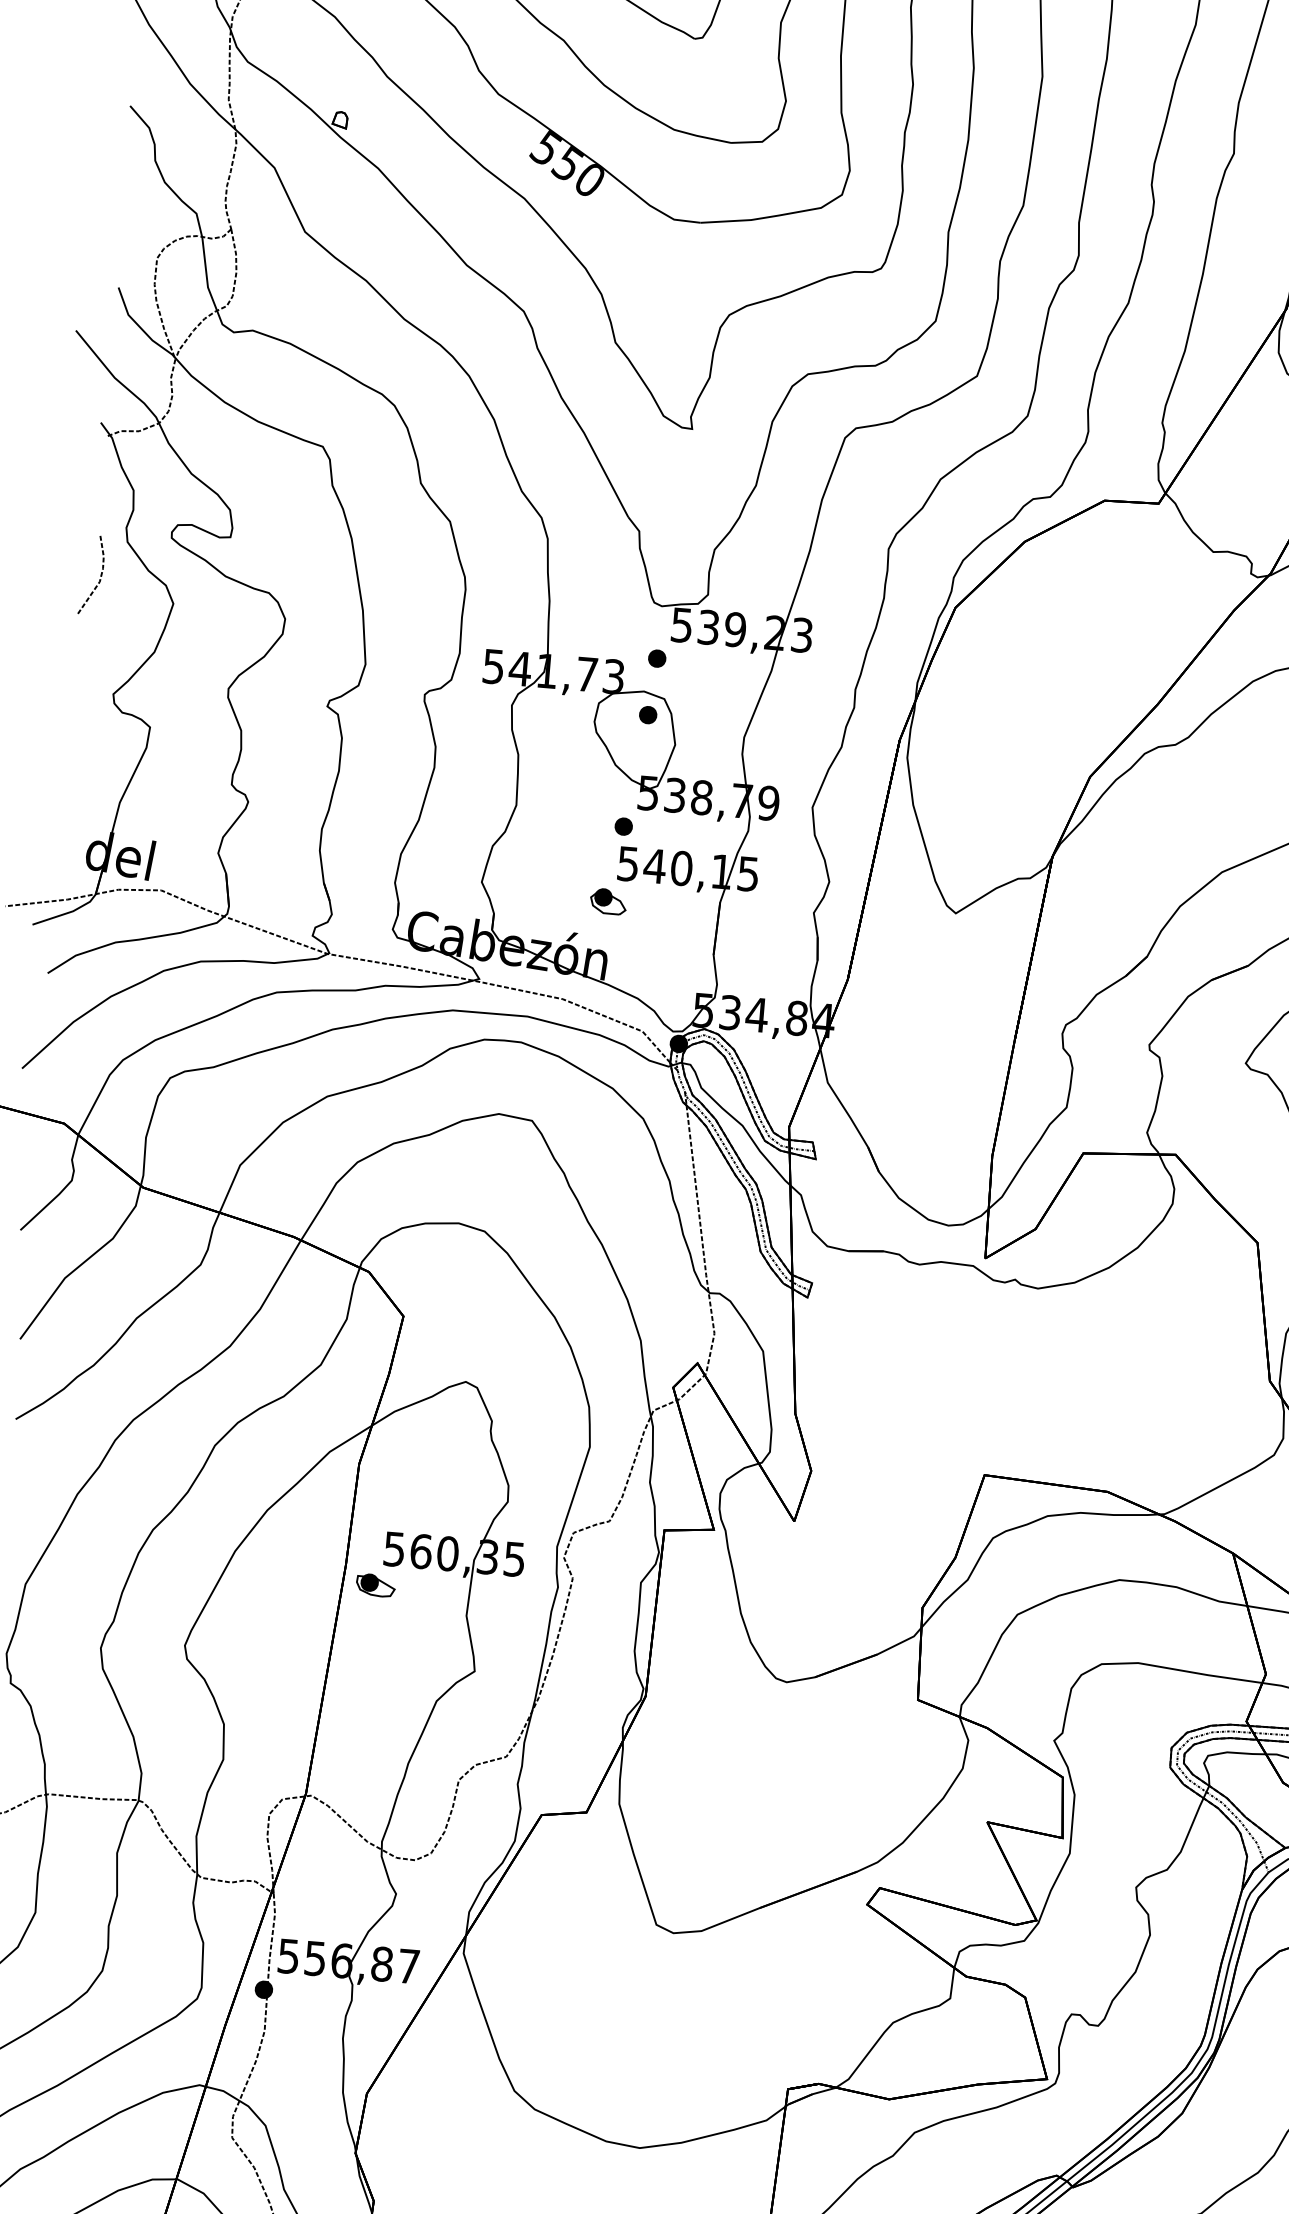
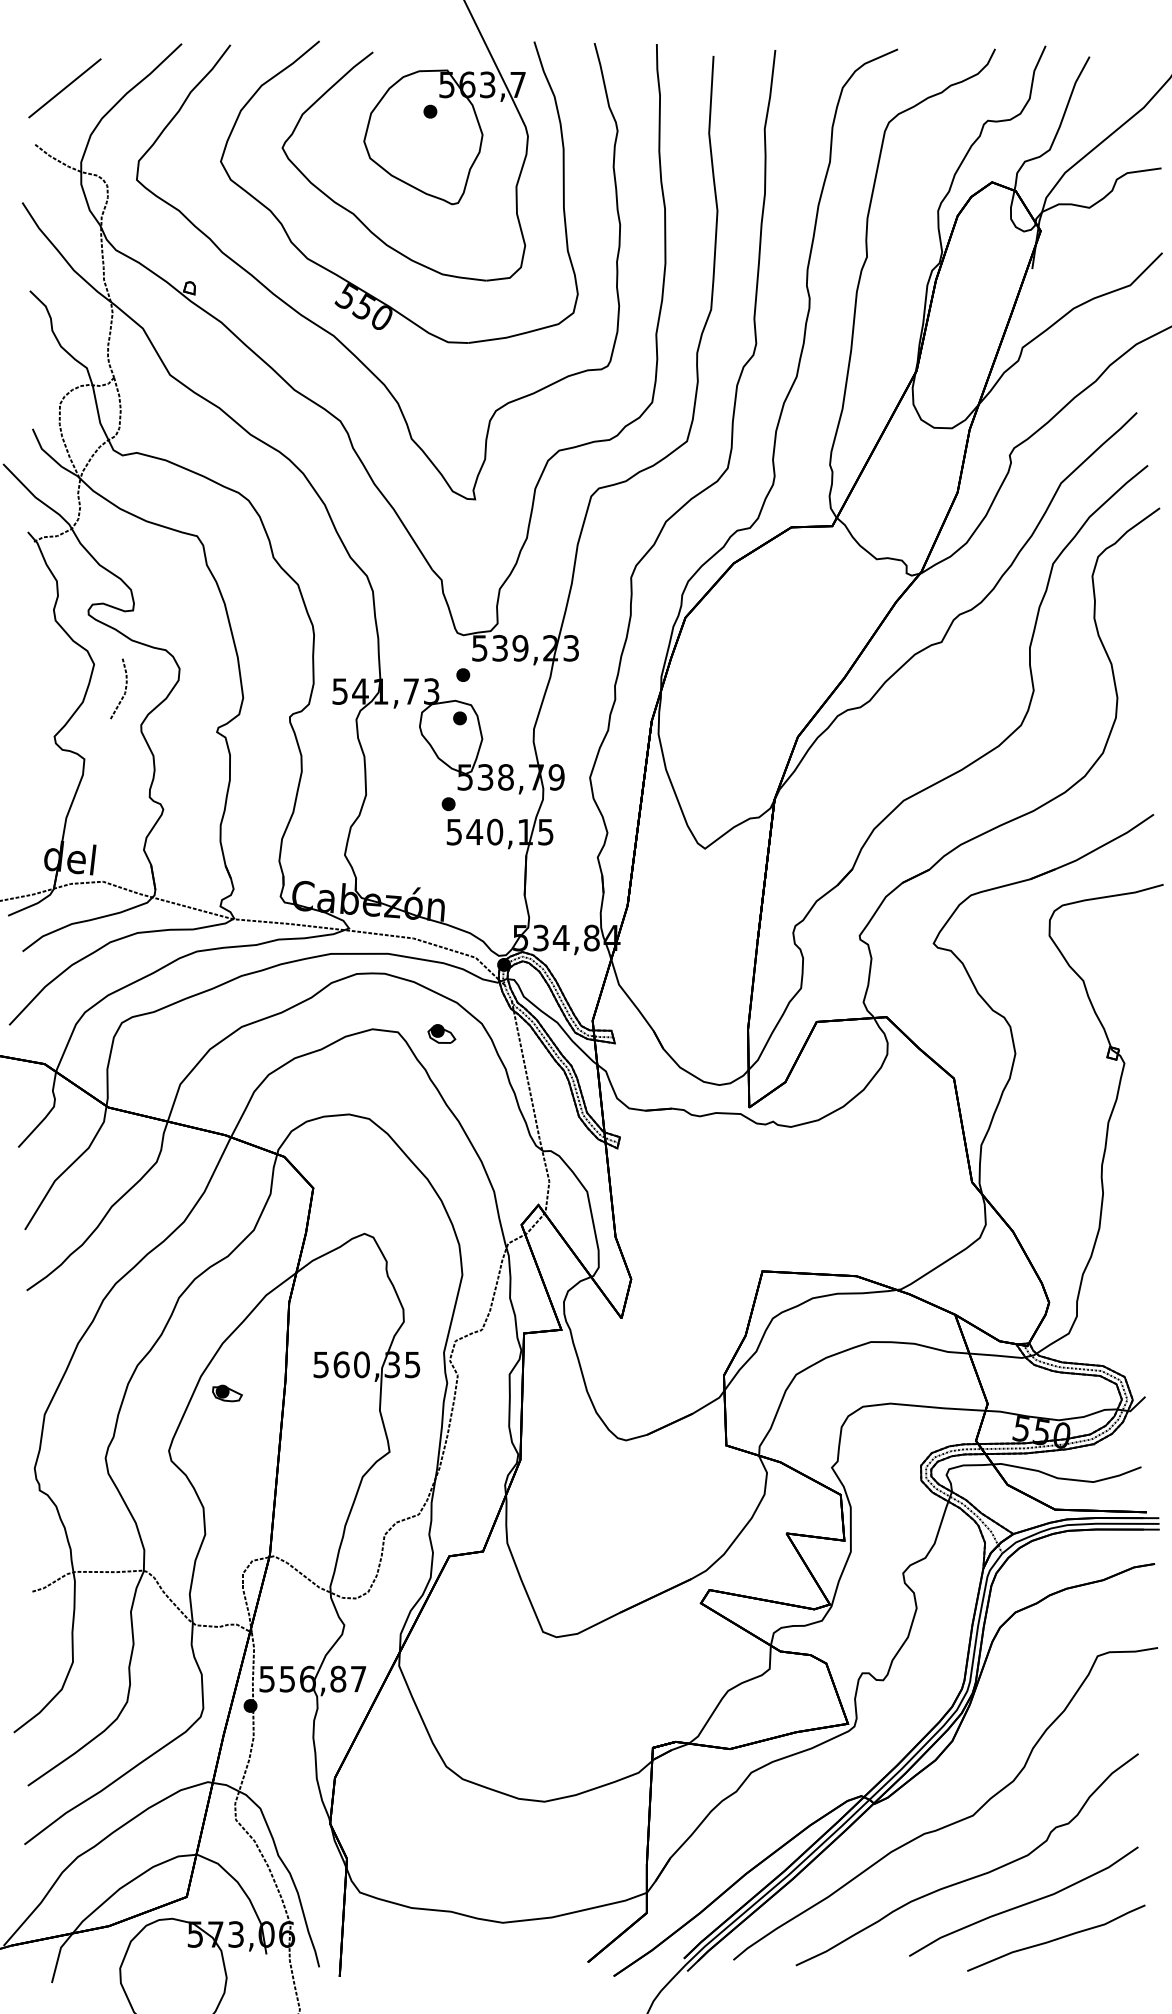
line: (99, 579) -> (124, 691), moved
part: (608, 901) -> (441, 1033), moved
part: (375, 1585) -> (227, 1393), moved

